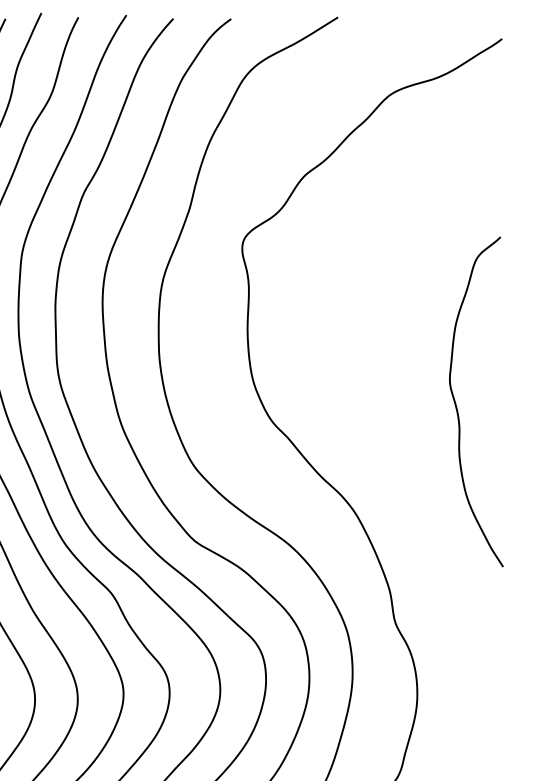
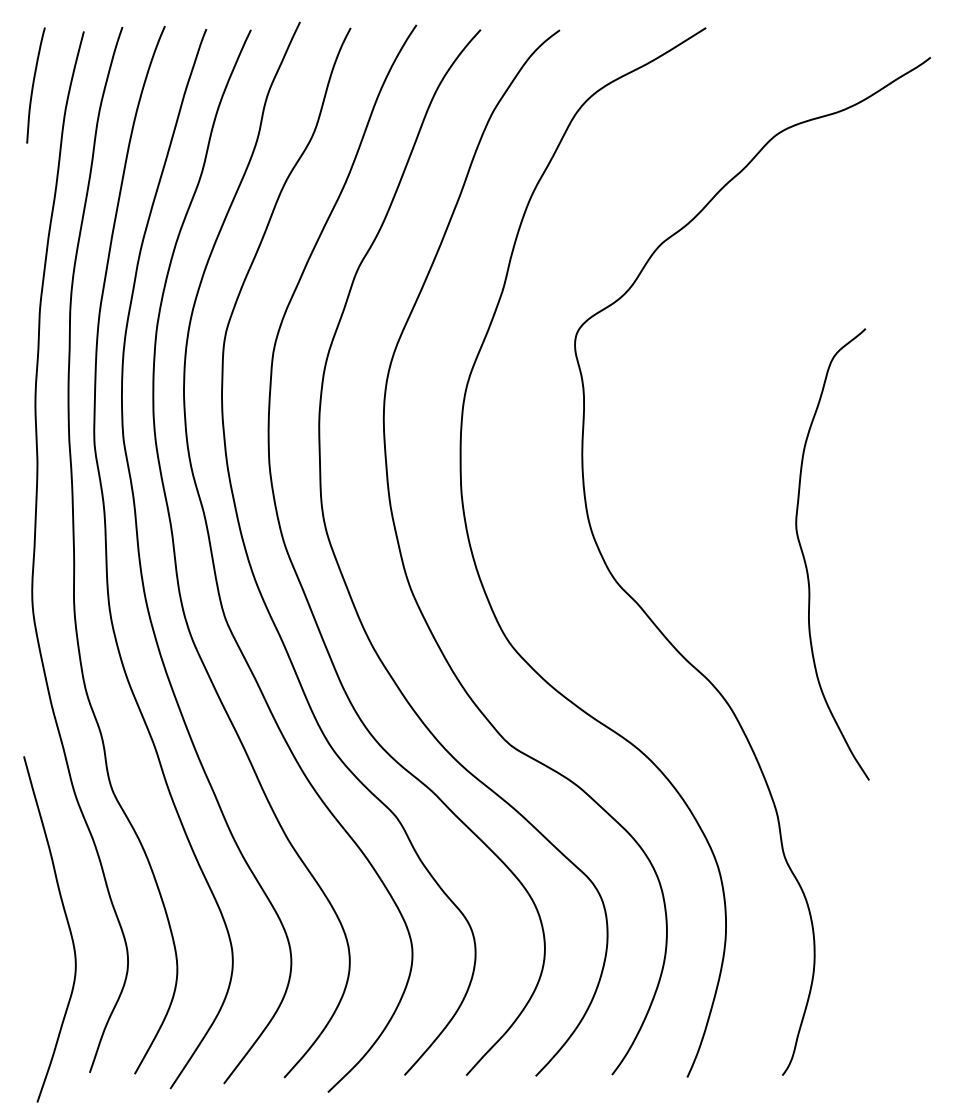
curve: (457, 407) -> (806, 562), moved

